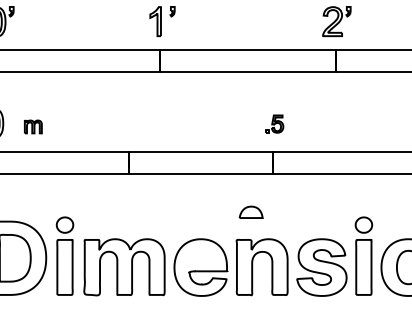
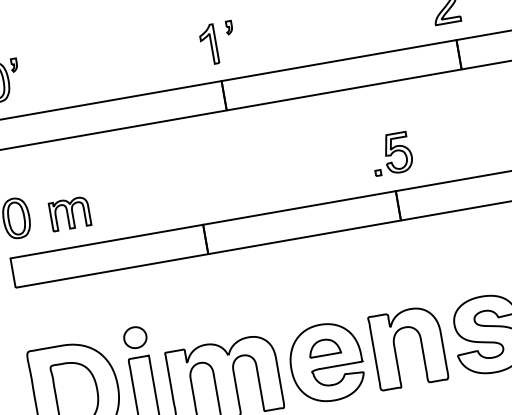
part: (274, 123) -> (391, 153), size x1.67
part: (33, 126) -> (70, 213), size x1.67
part: (250, 211) -> (323, 346), moved

